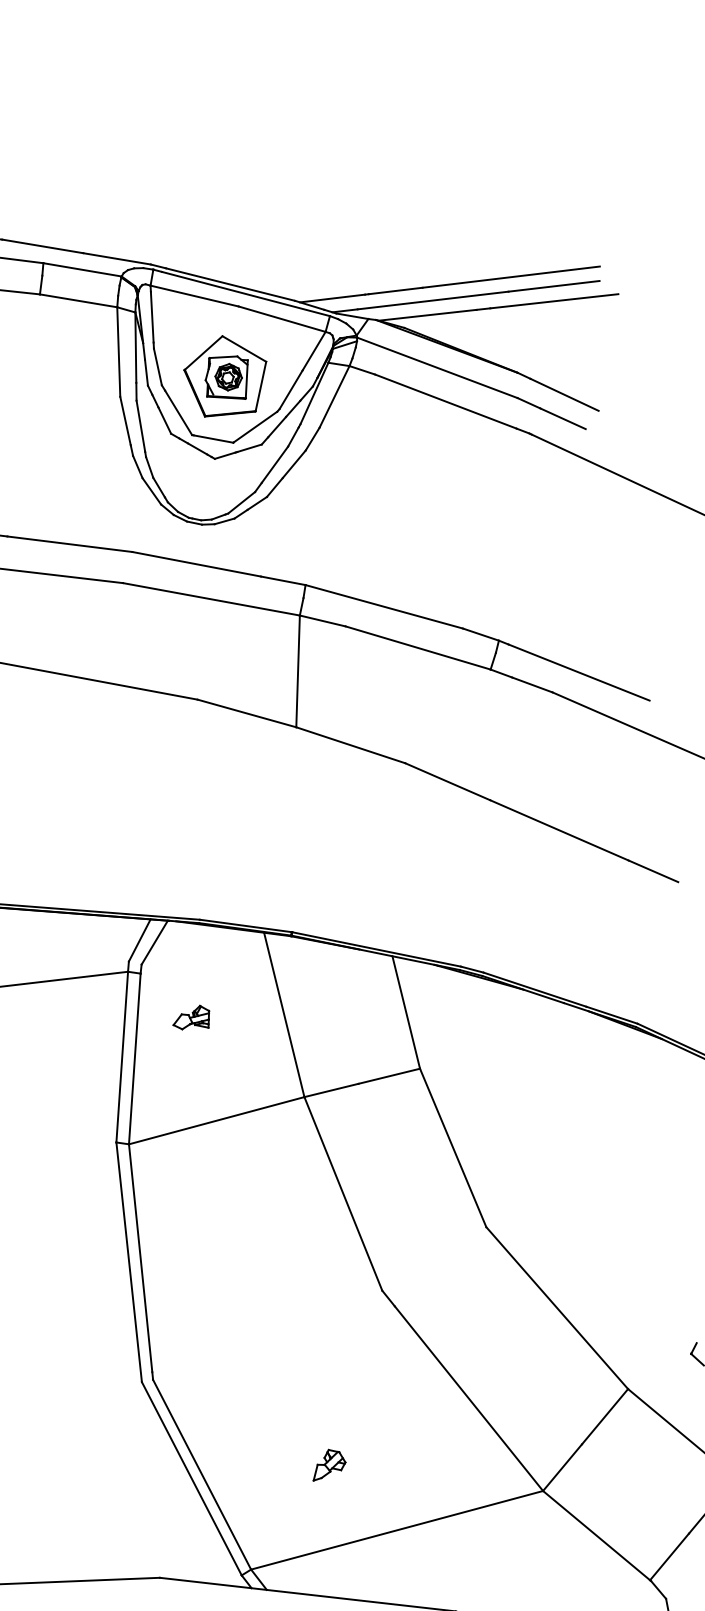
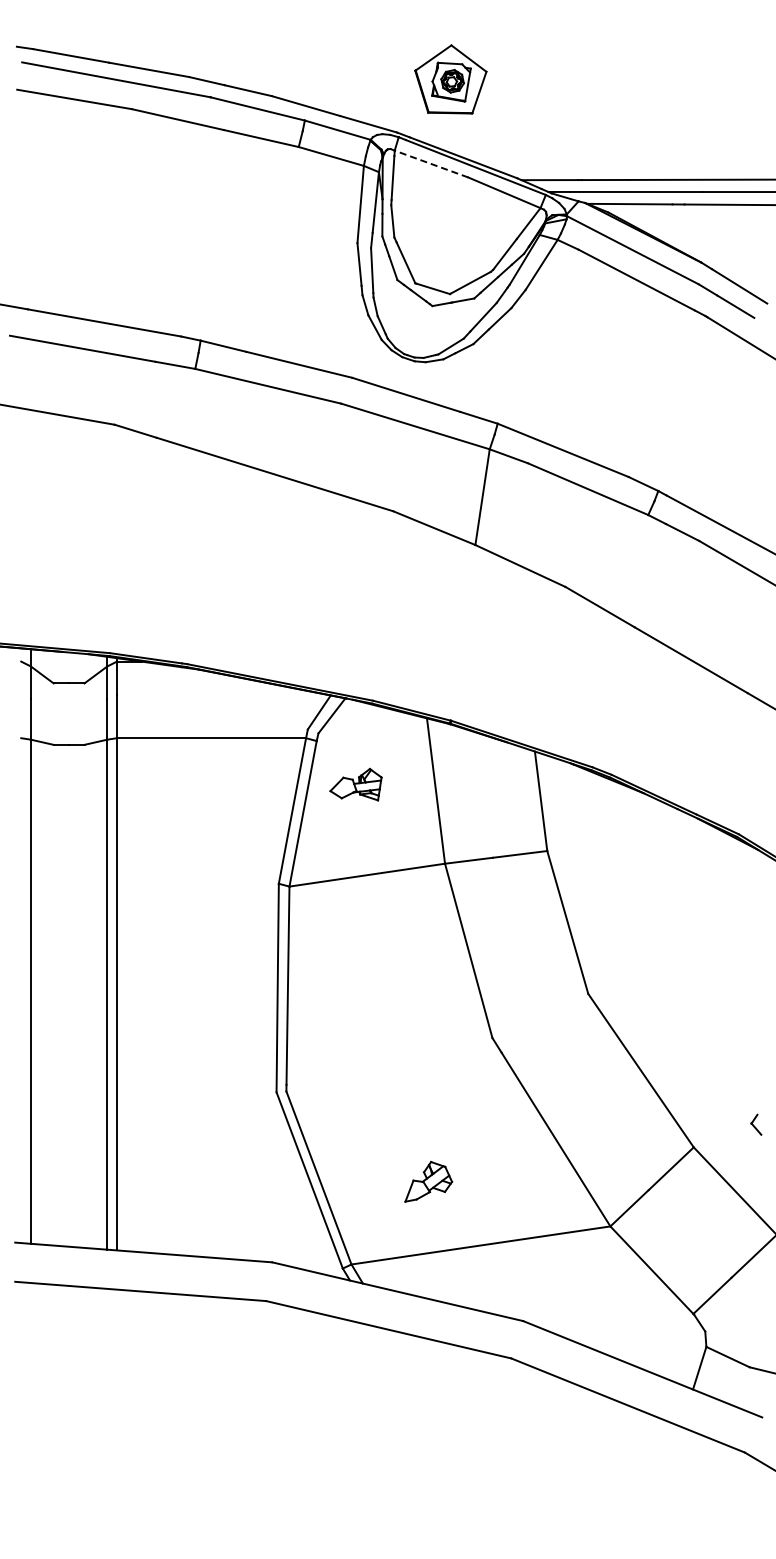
line: (194, 295) -> (431, 163), solid -> dashed
part: (226, 375) -> (450, 79), moved
part: (190, 1018) -> (355, 784), size x1.6
part: (328, 1463) -> (428, 1181), size x1.6

